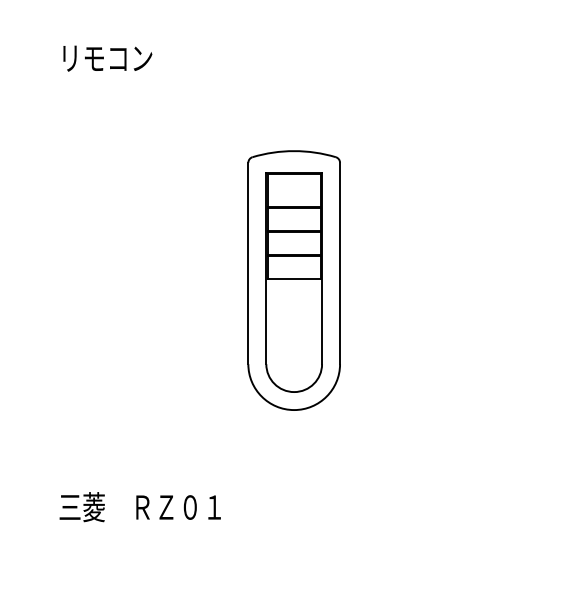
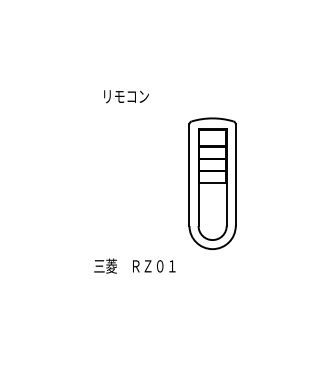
text: (107, 58) -> (126, 96), moved
text: (139, 505) -> (134, 265), moved

